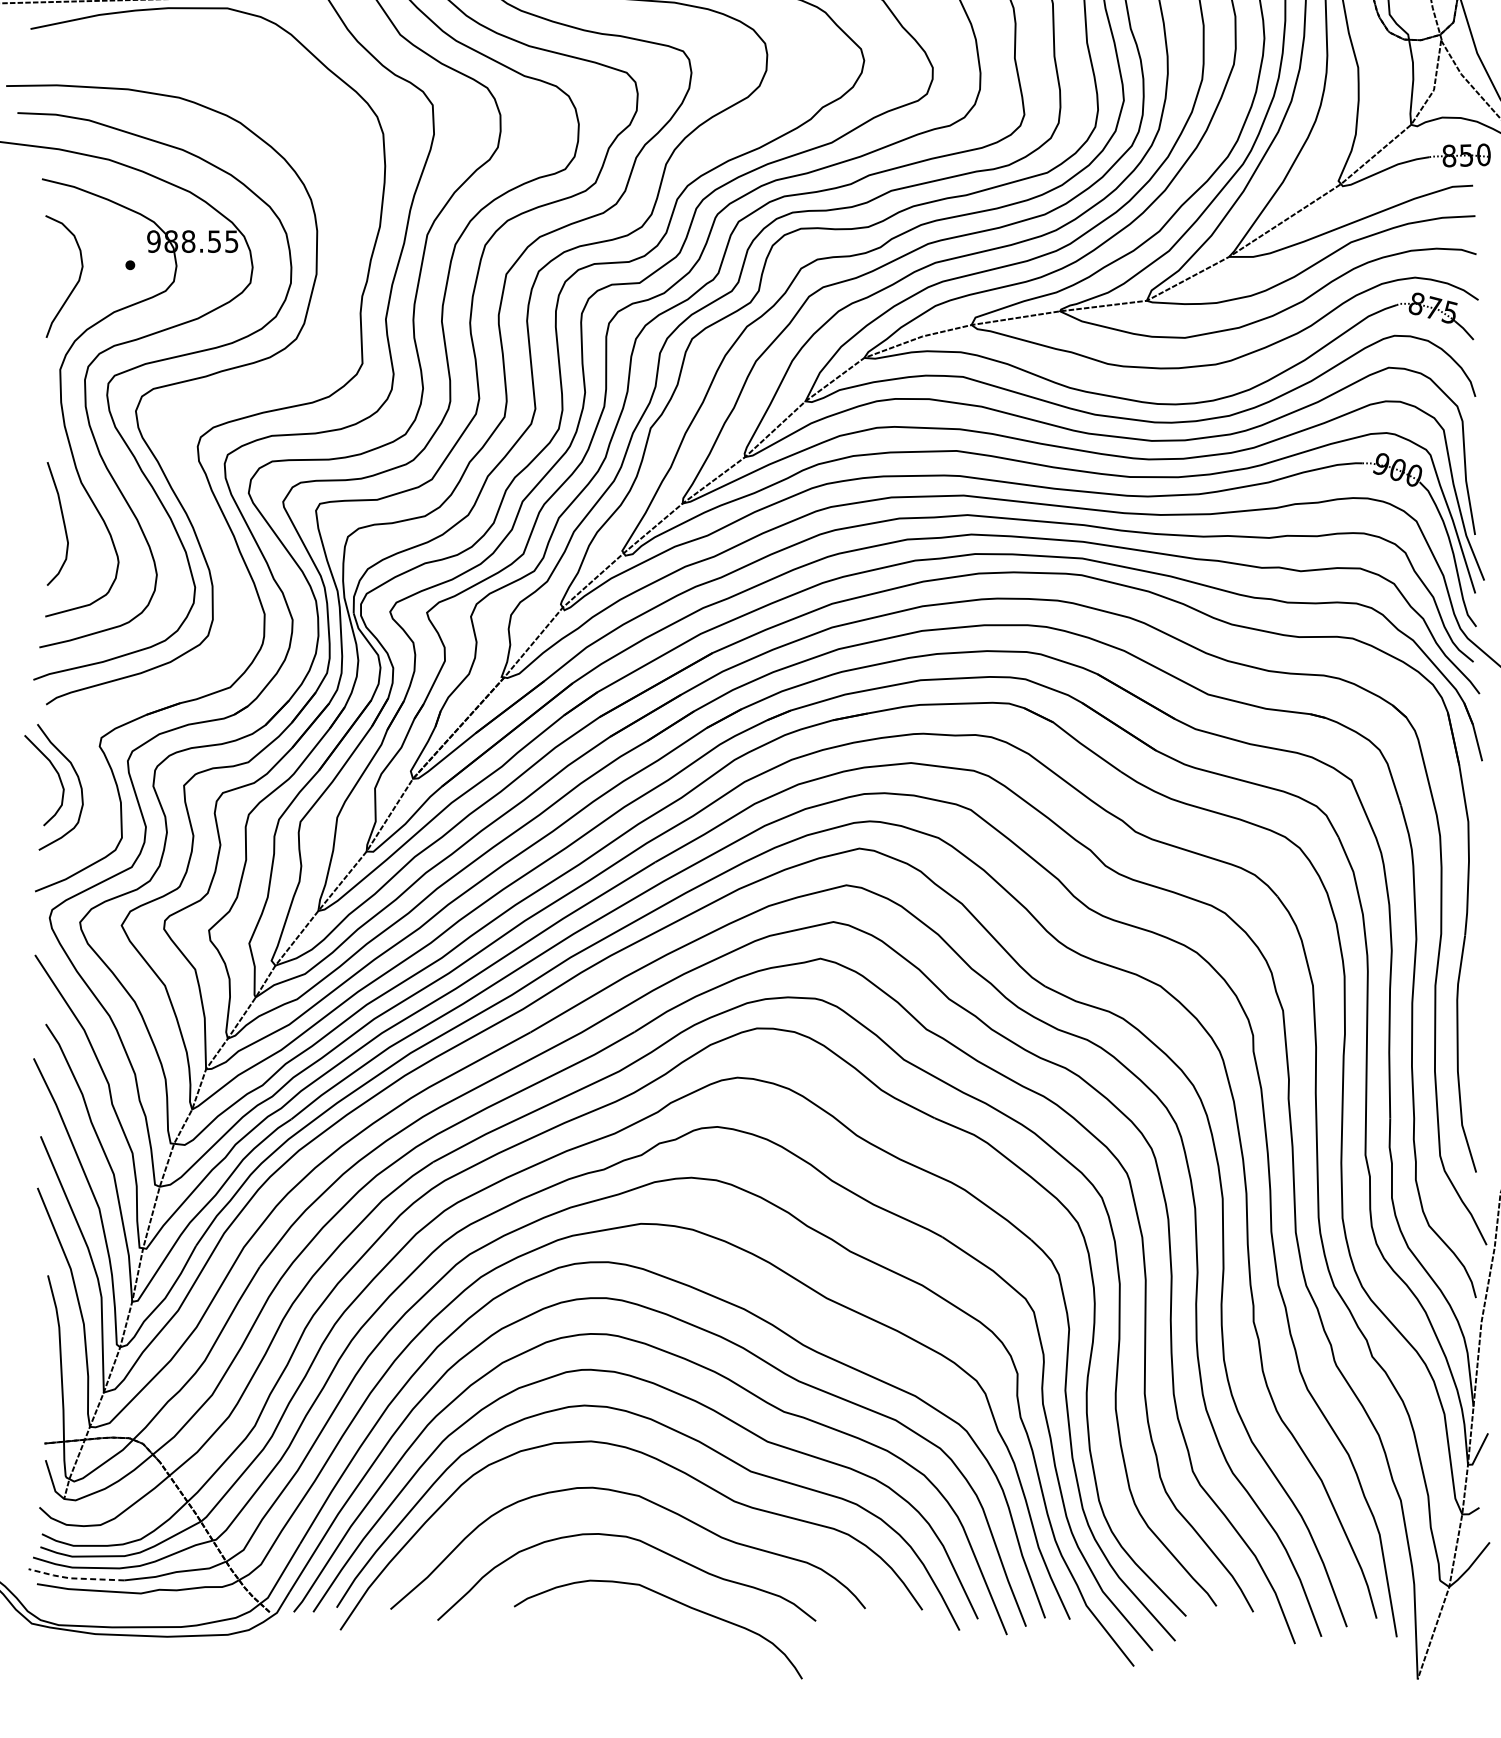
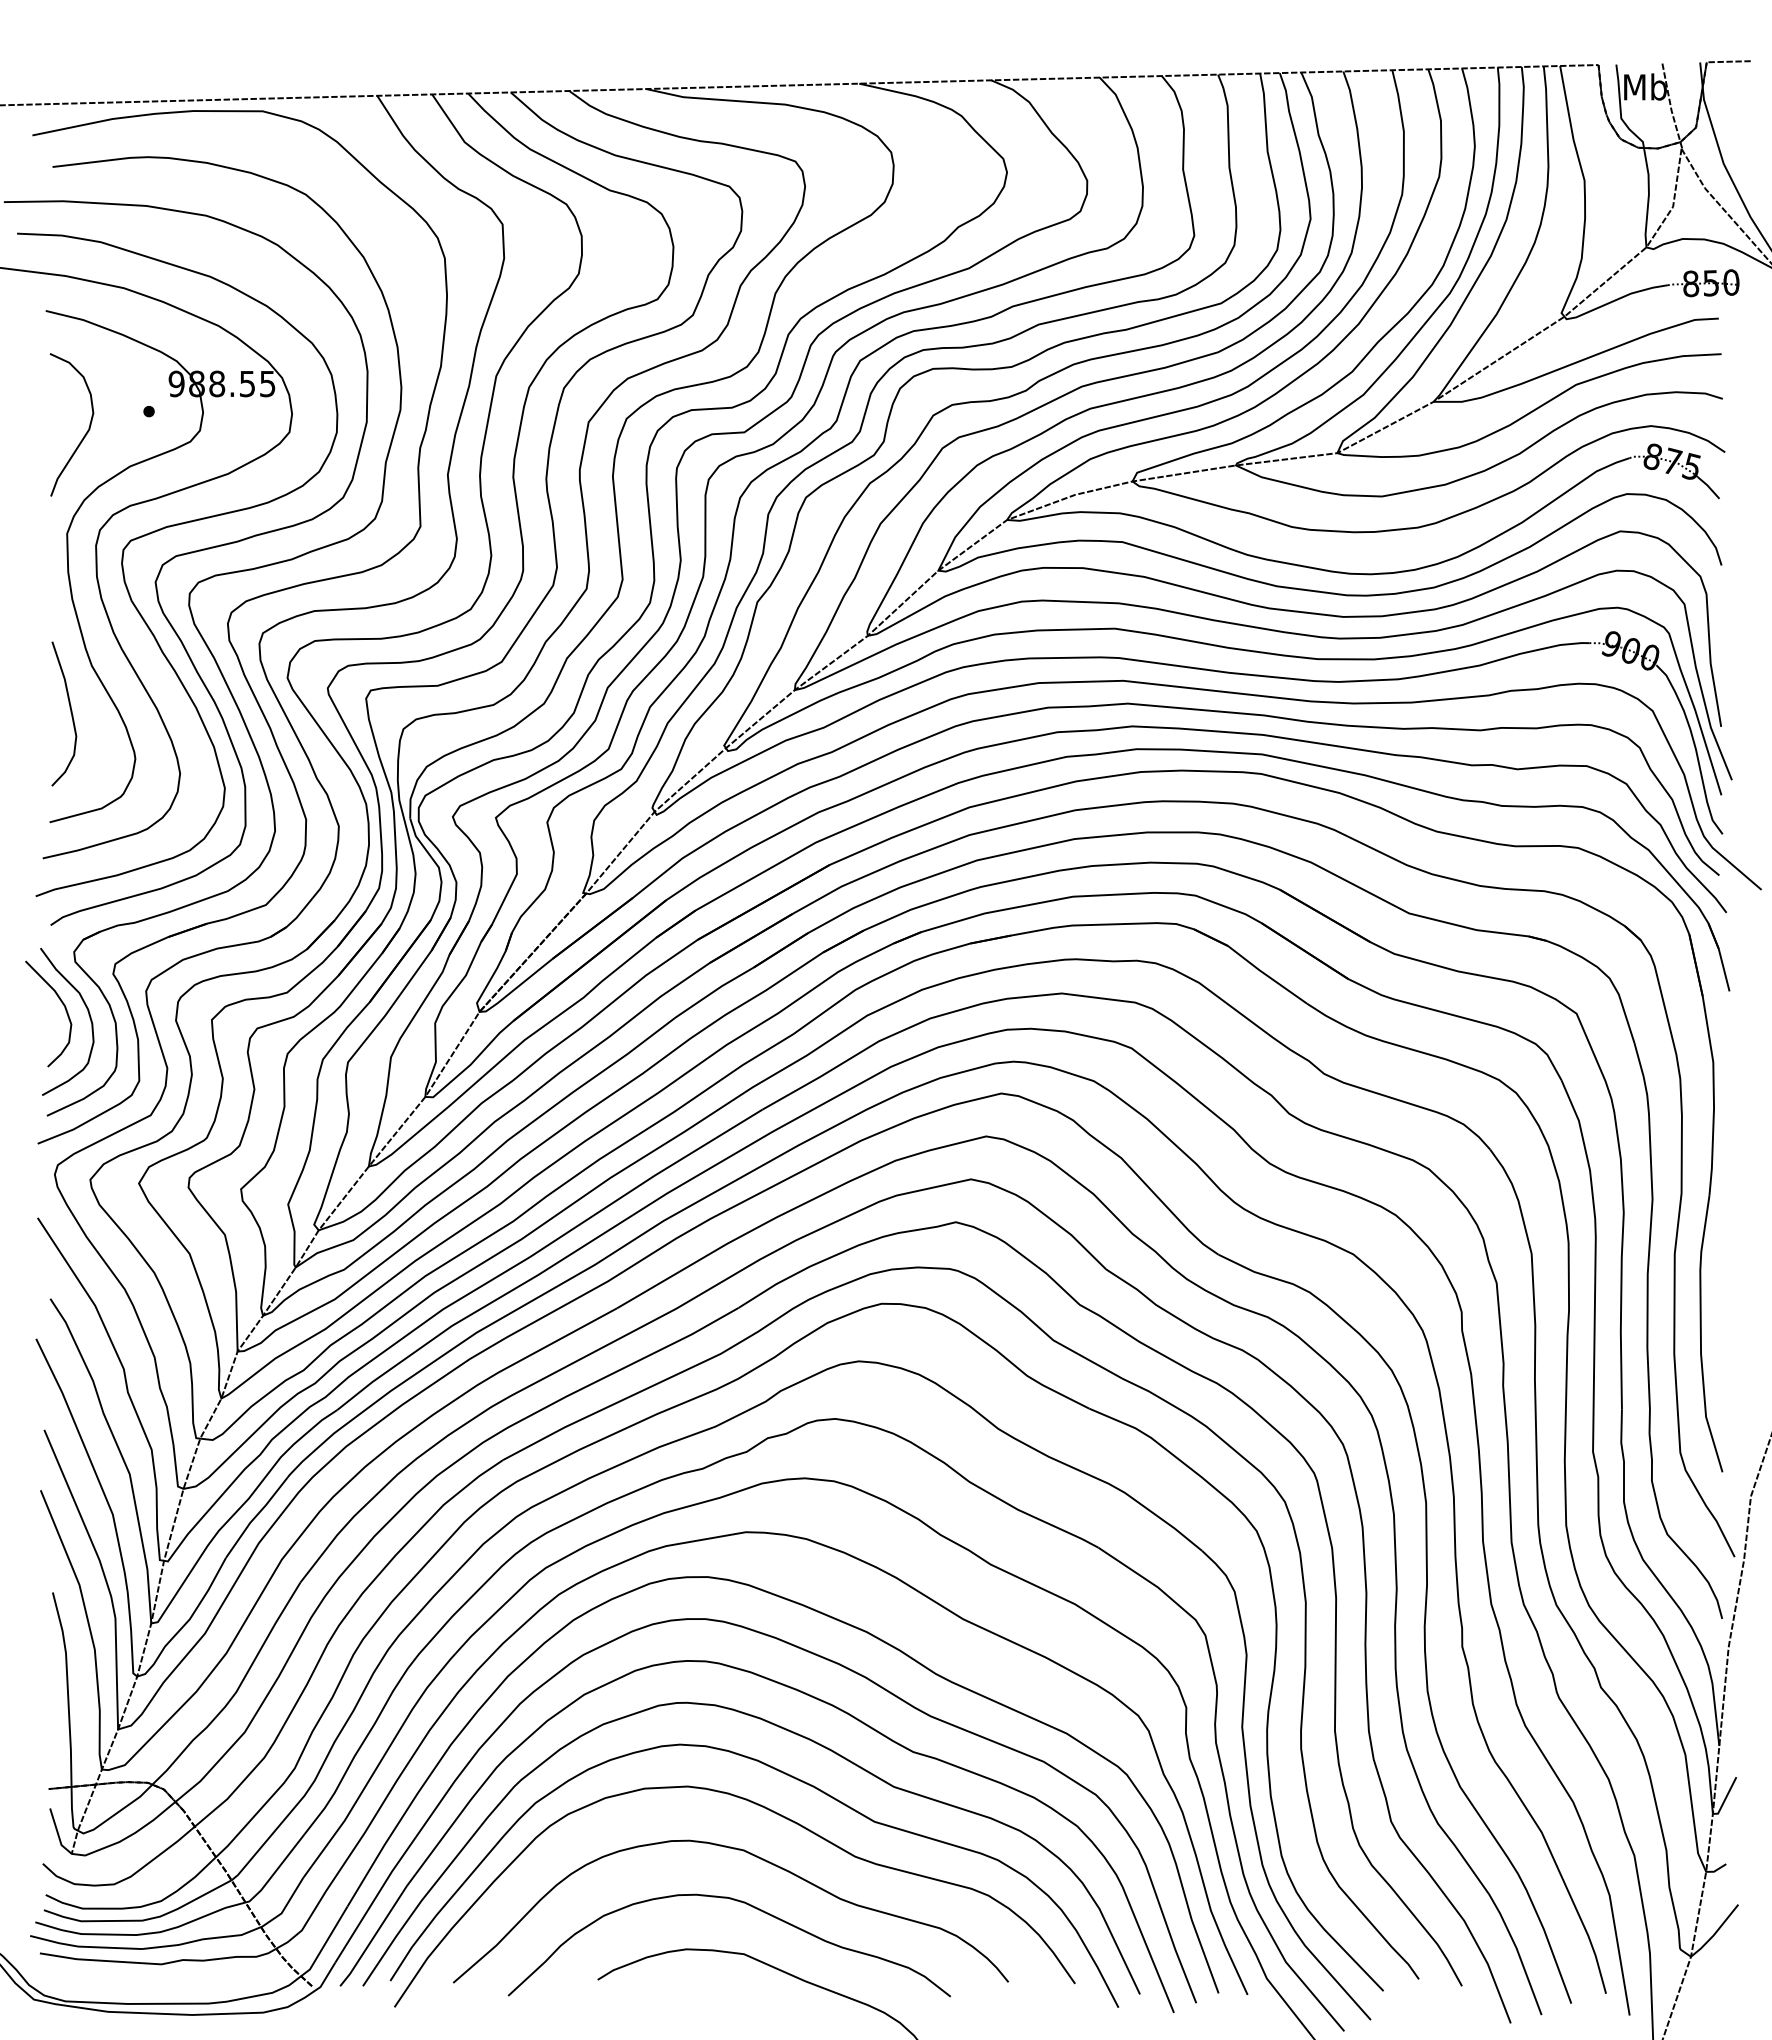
part: (182, 467) -> (209, 647), added
line: (75, 1578) -> (84, 1946), dashed -> solid

